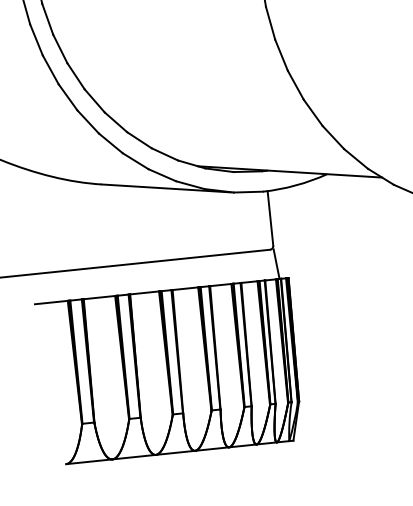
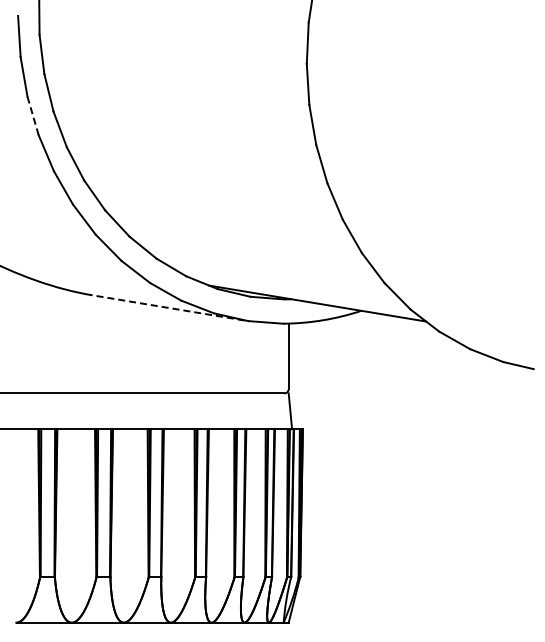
line: (36, 39) -> (33, 115), solid -> dashed
line: (165, 188) -> (168, 307), solid -> dashed

